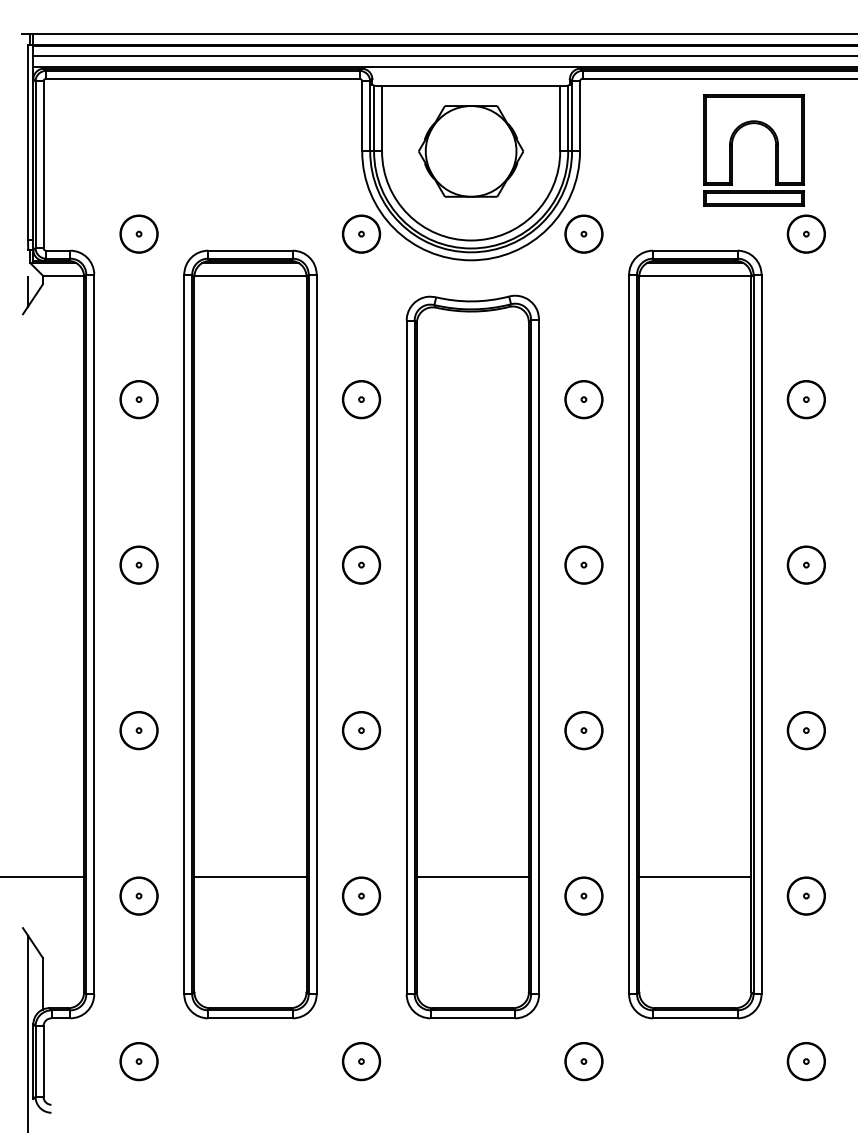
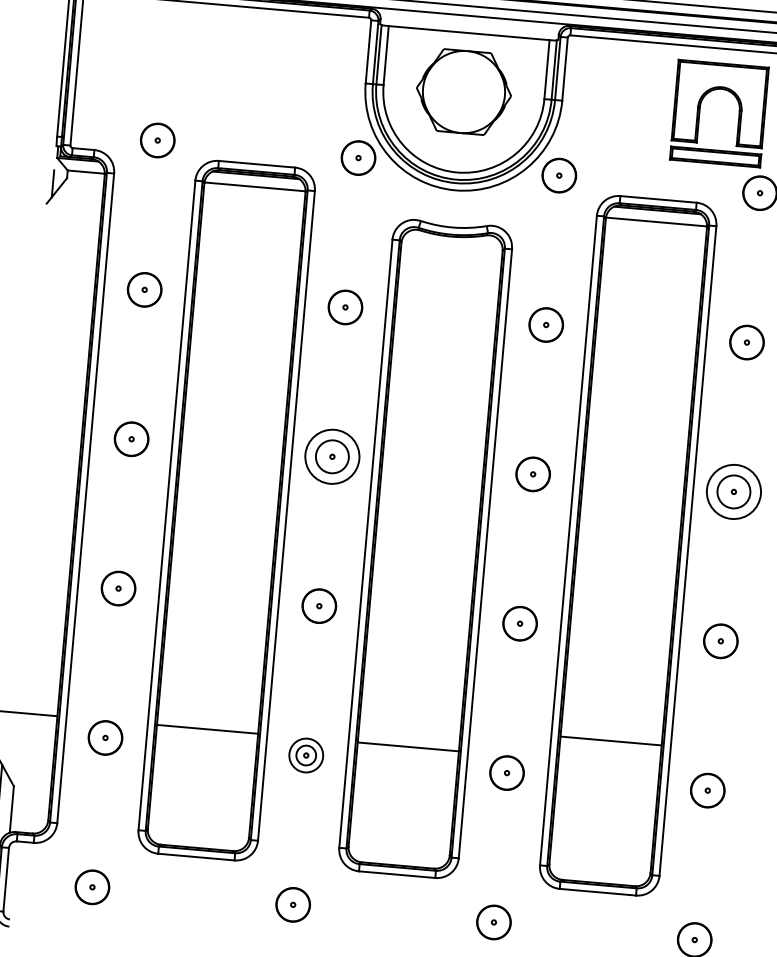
circle: (361, 564) -> (332, 456), size x1.6
circle: (806, 564) -> (734, 491), size x1.6
line: (695, 876) -> (611, 740), moved
circle: (361, 895) -> (306, 754), size x0.6

